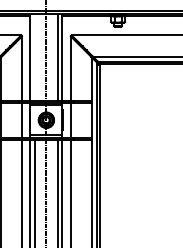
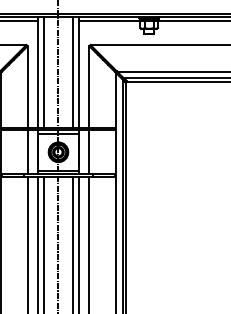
line: (34, 56) -> (43, 71), added

